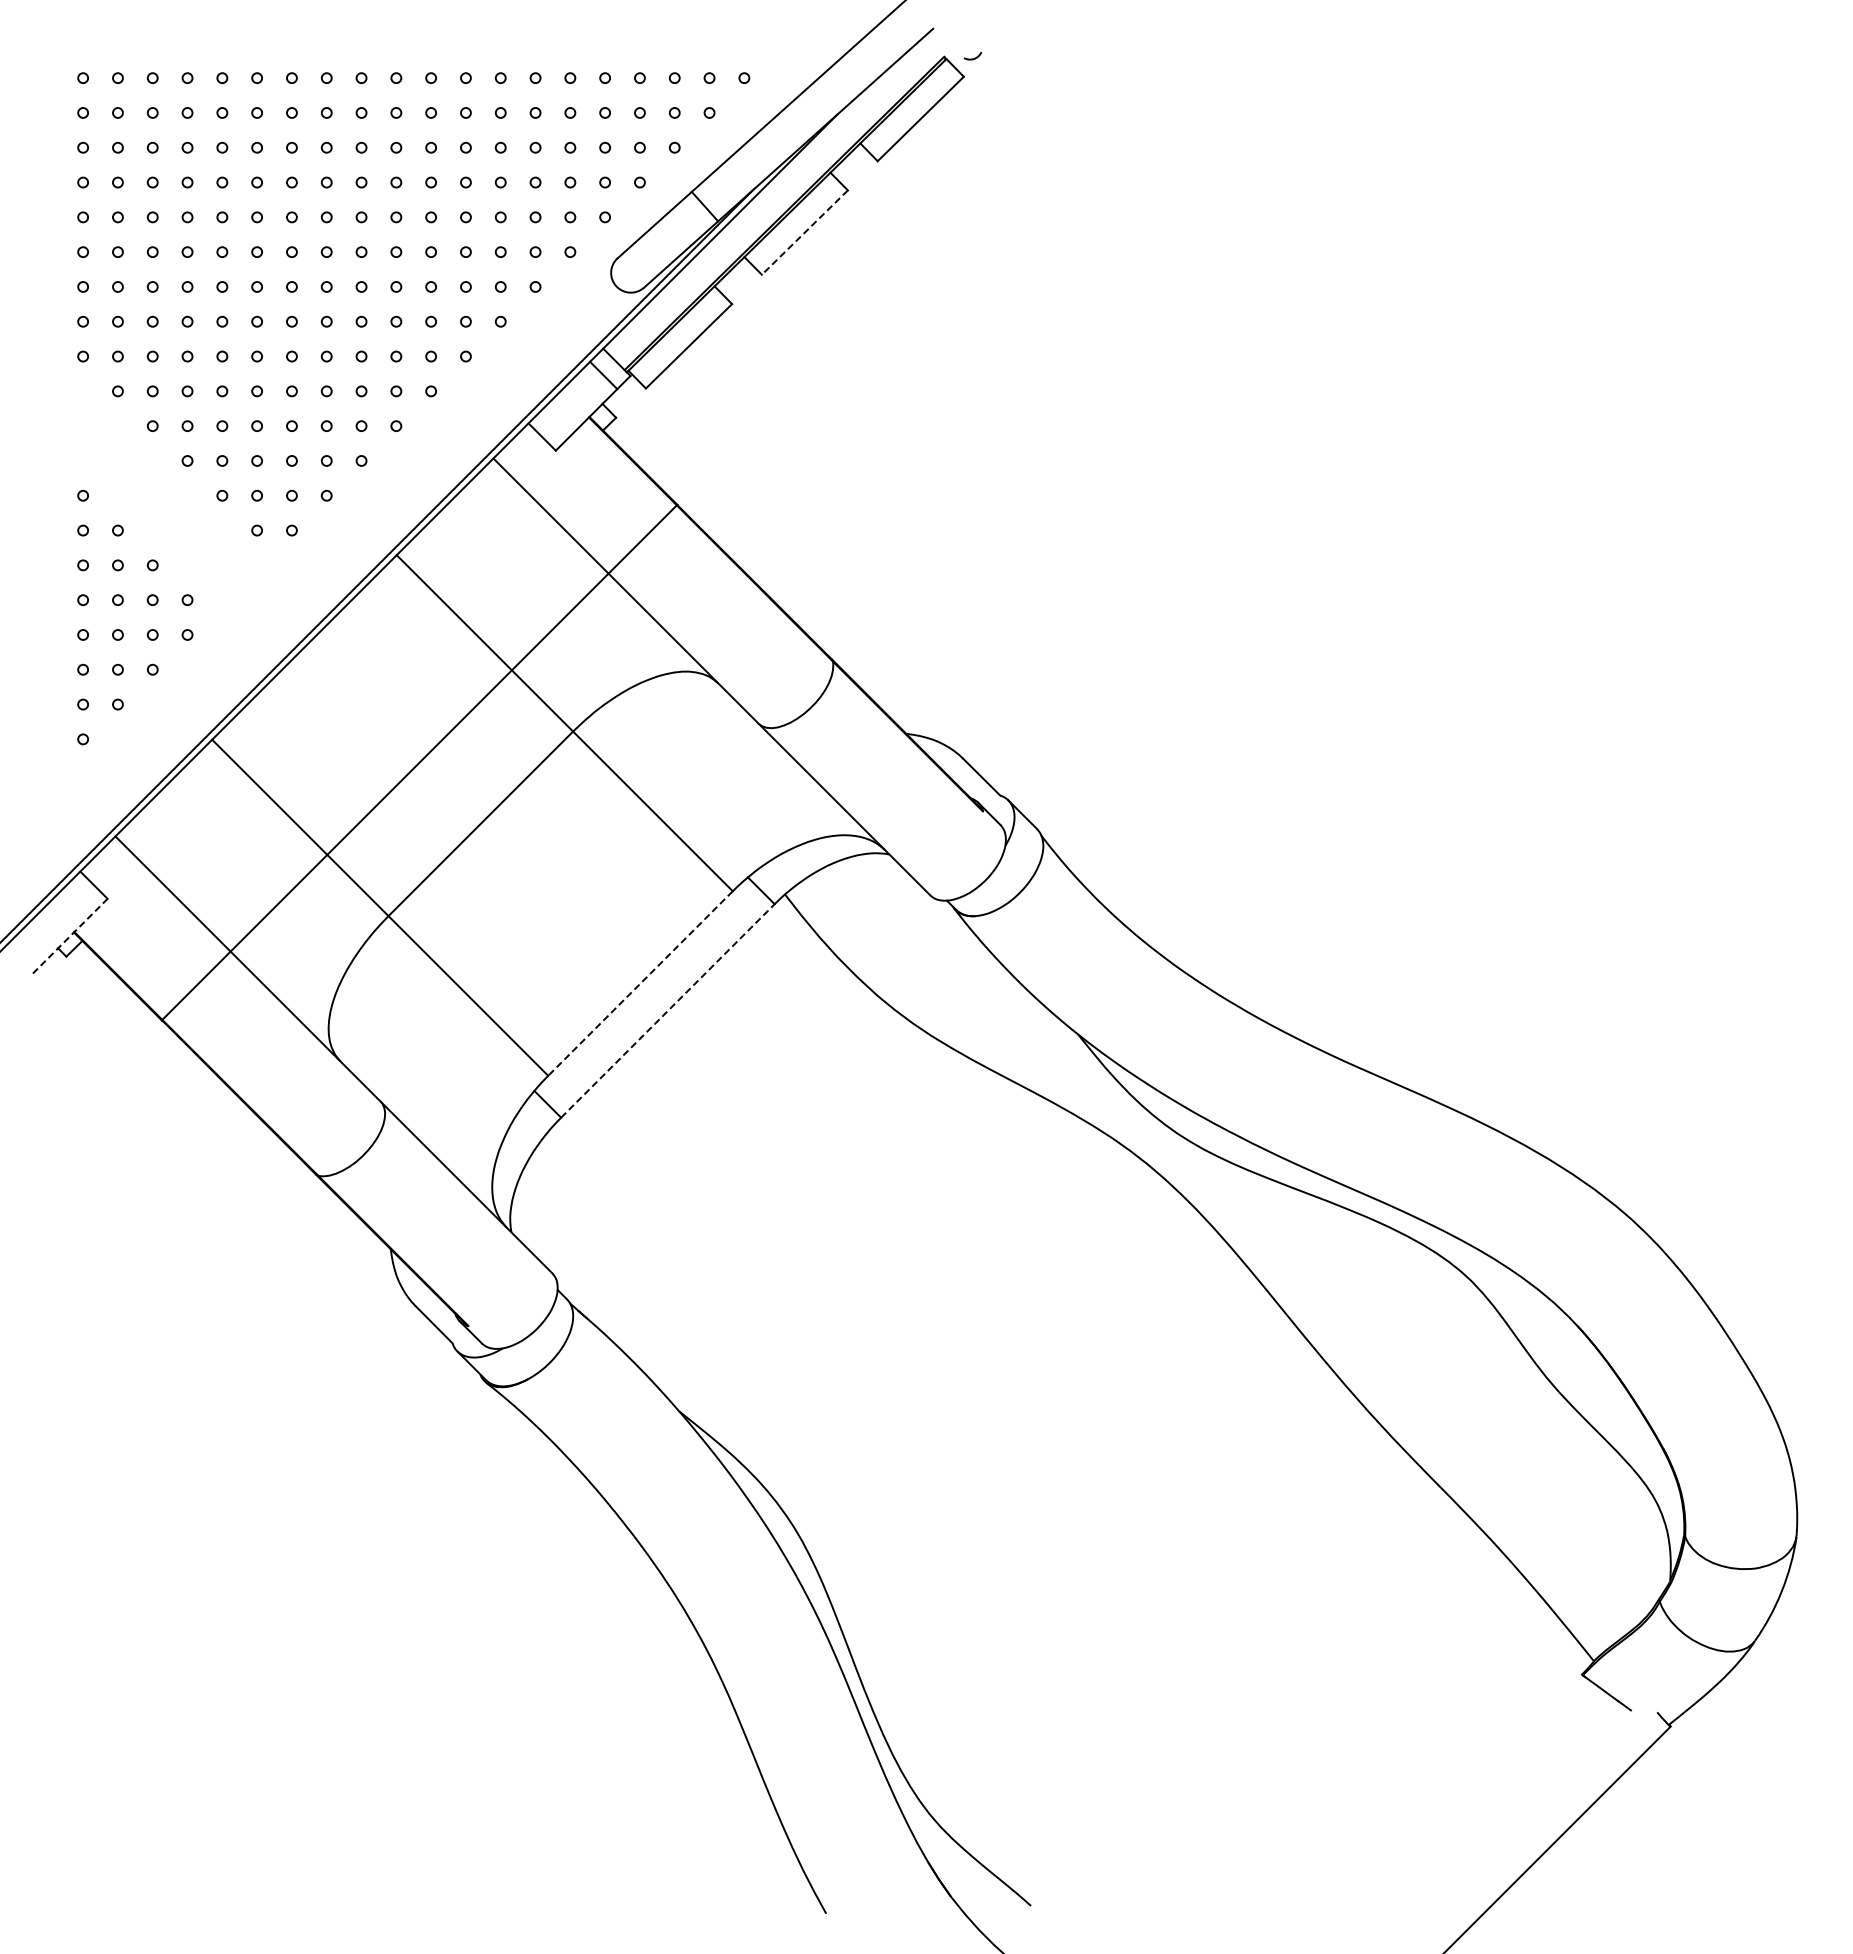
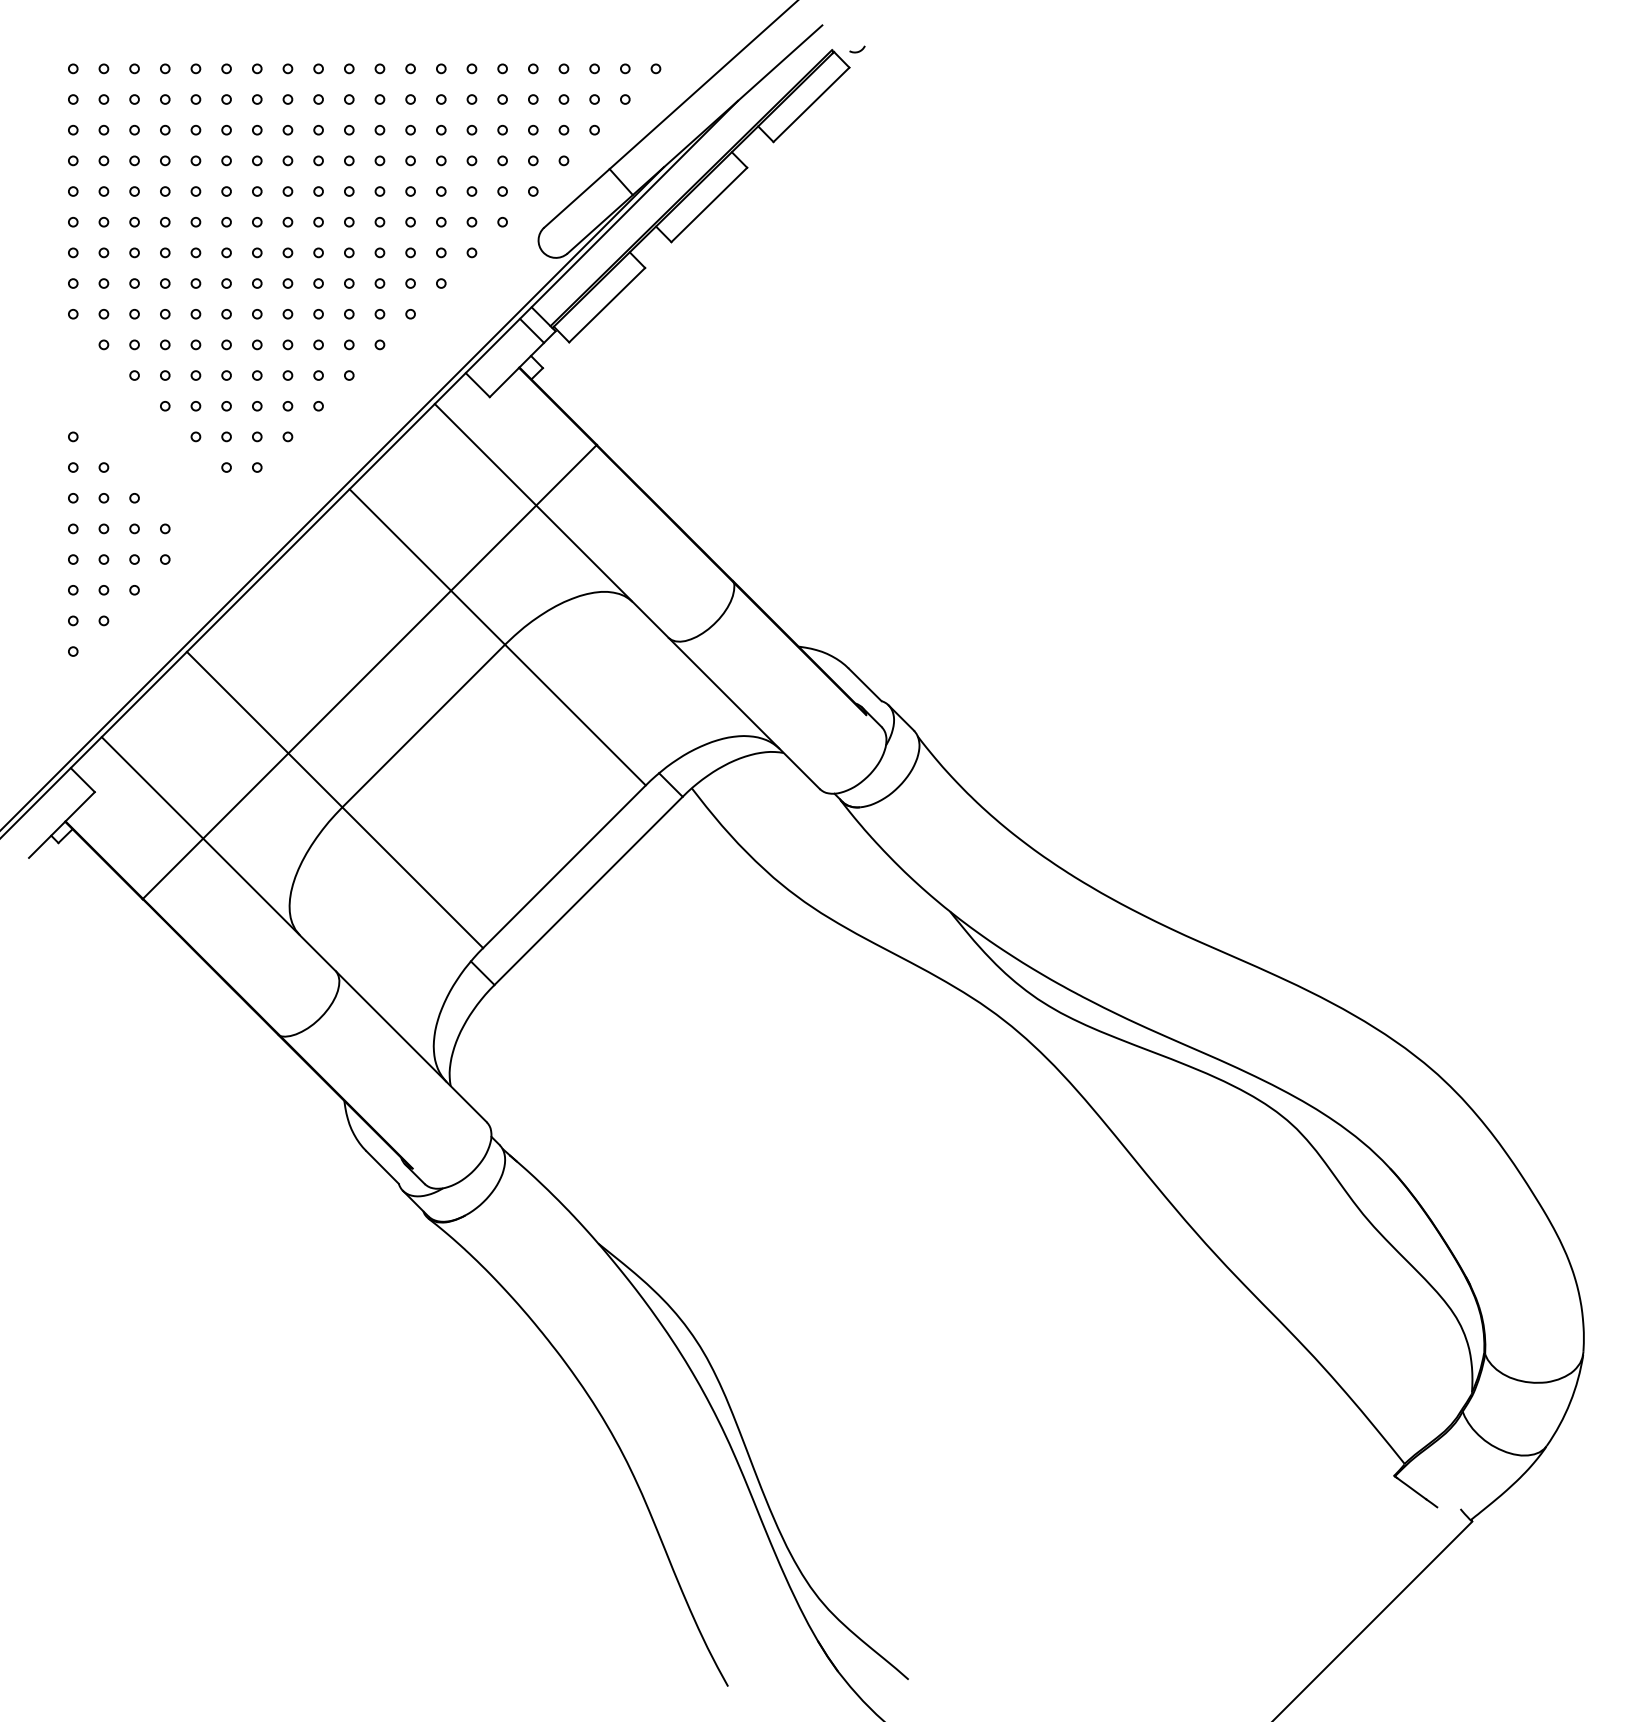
line: (804, 232) -> (708, 204), dashed -> solid
line: (70, 936) -> (62, 825), dashed -> solid
line: (640, 983) -> (564, 866), dashed -> solid
line: (667, 1010) -> (588, 890), dashed -> solid

